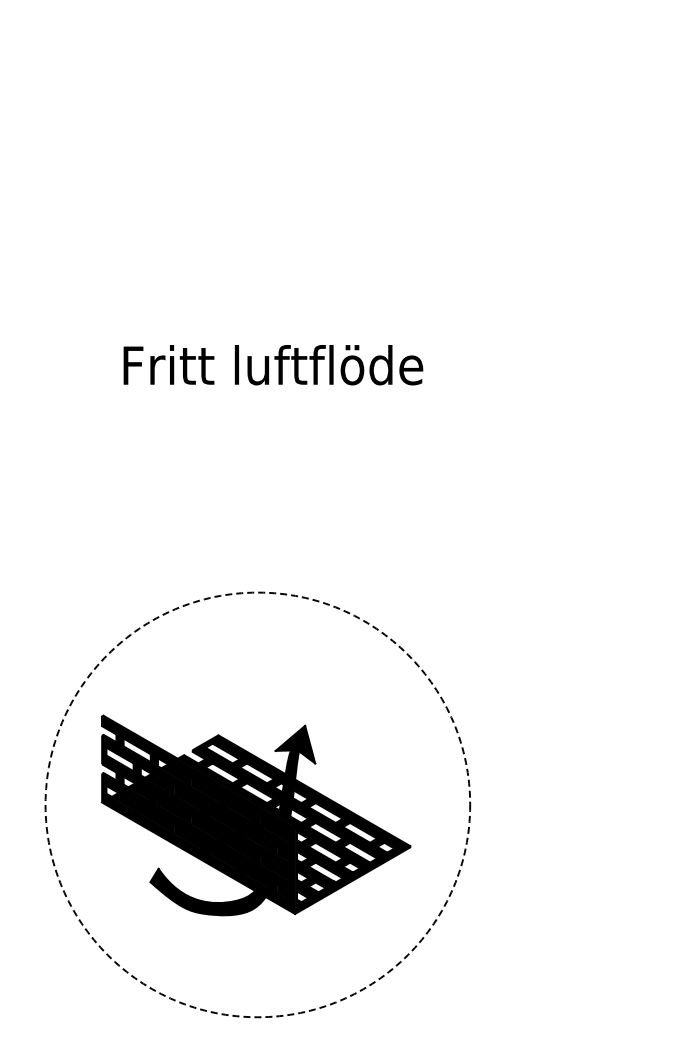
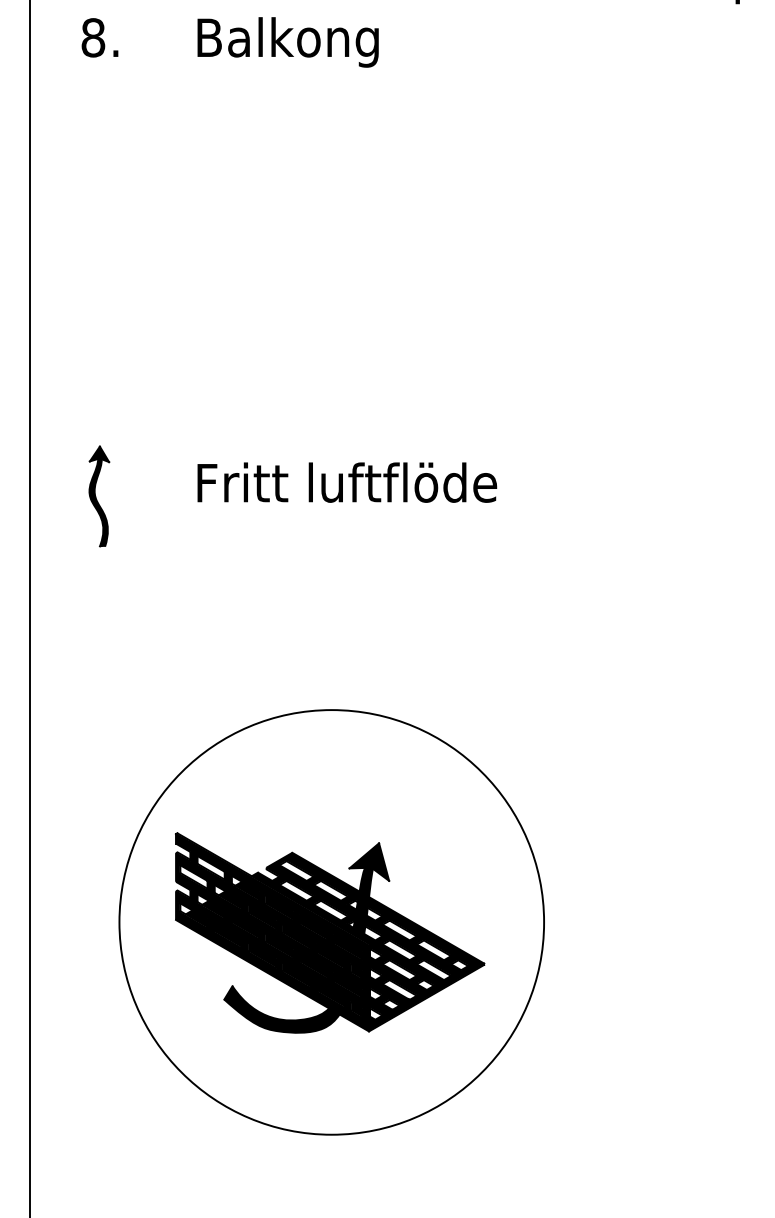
part: (25, 379) -> (99, 496), added
circle: (257, 805) -> (331, 922), dashed -> solid

